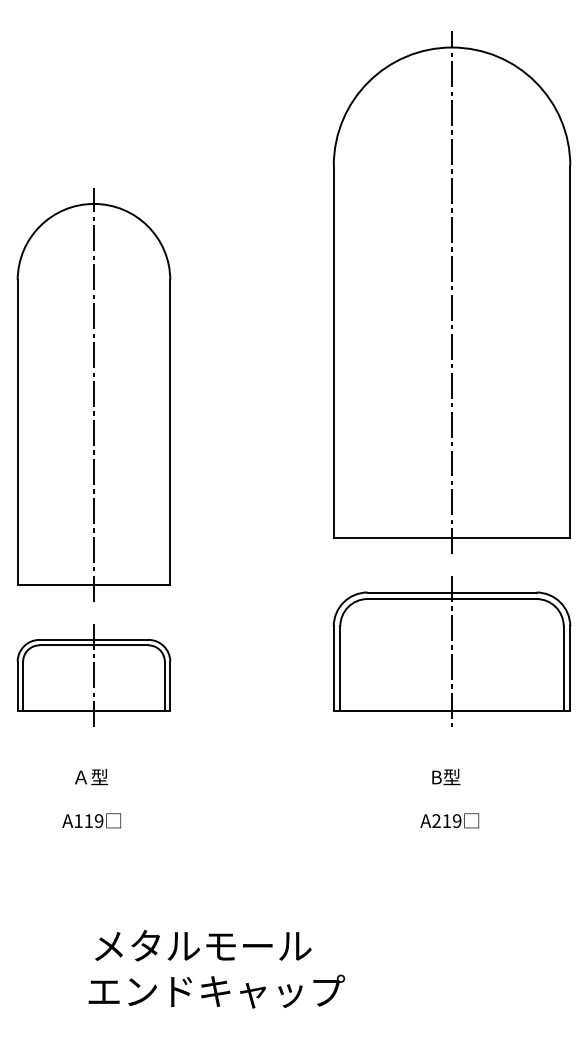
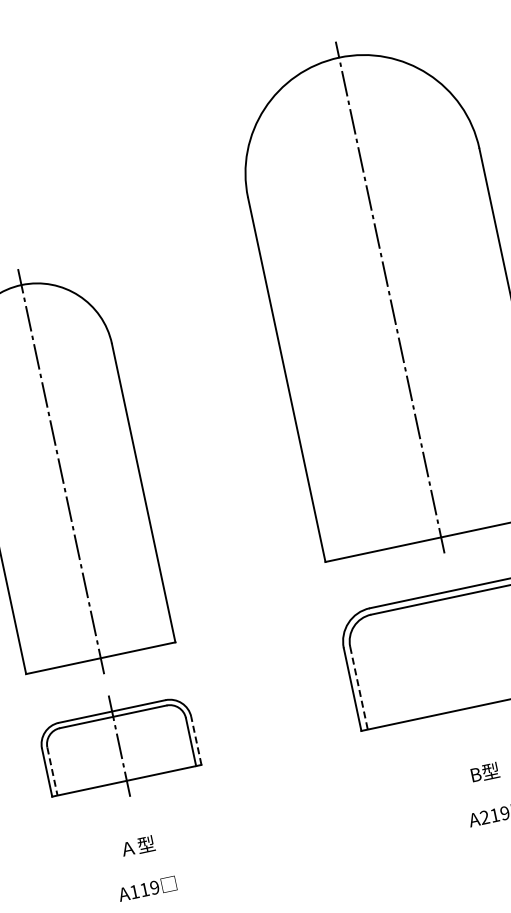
line: (452, 651) -> (465, 648), removed
line: (340, 669) -> (359, 689), solid -> dashed
line: (23, 686) -> (52, 771), solid -> dashed
line: (170, 686) -> (196, 741), solid -> dashed

